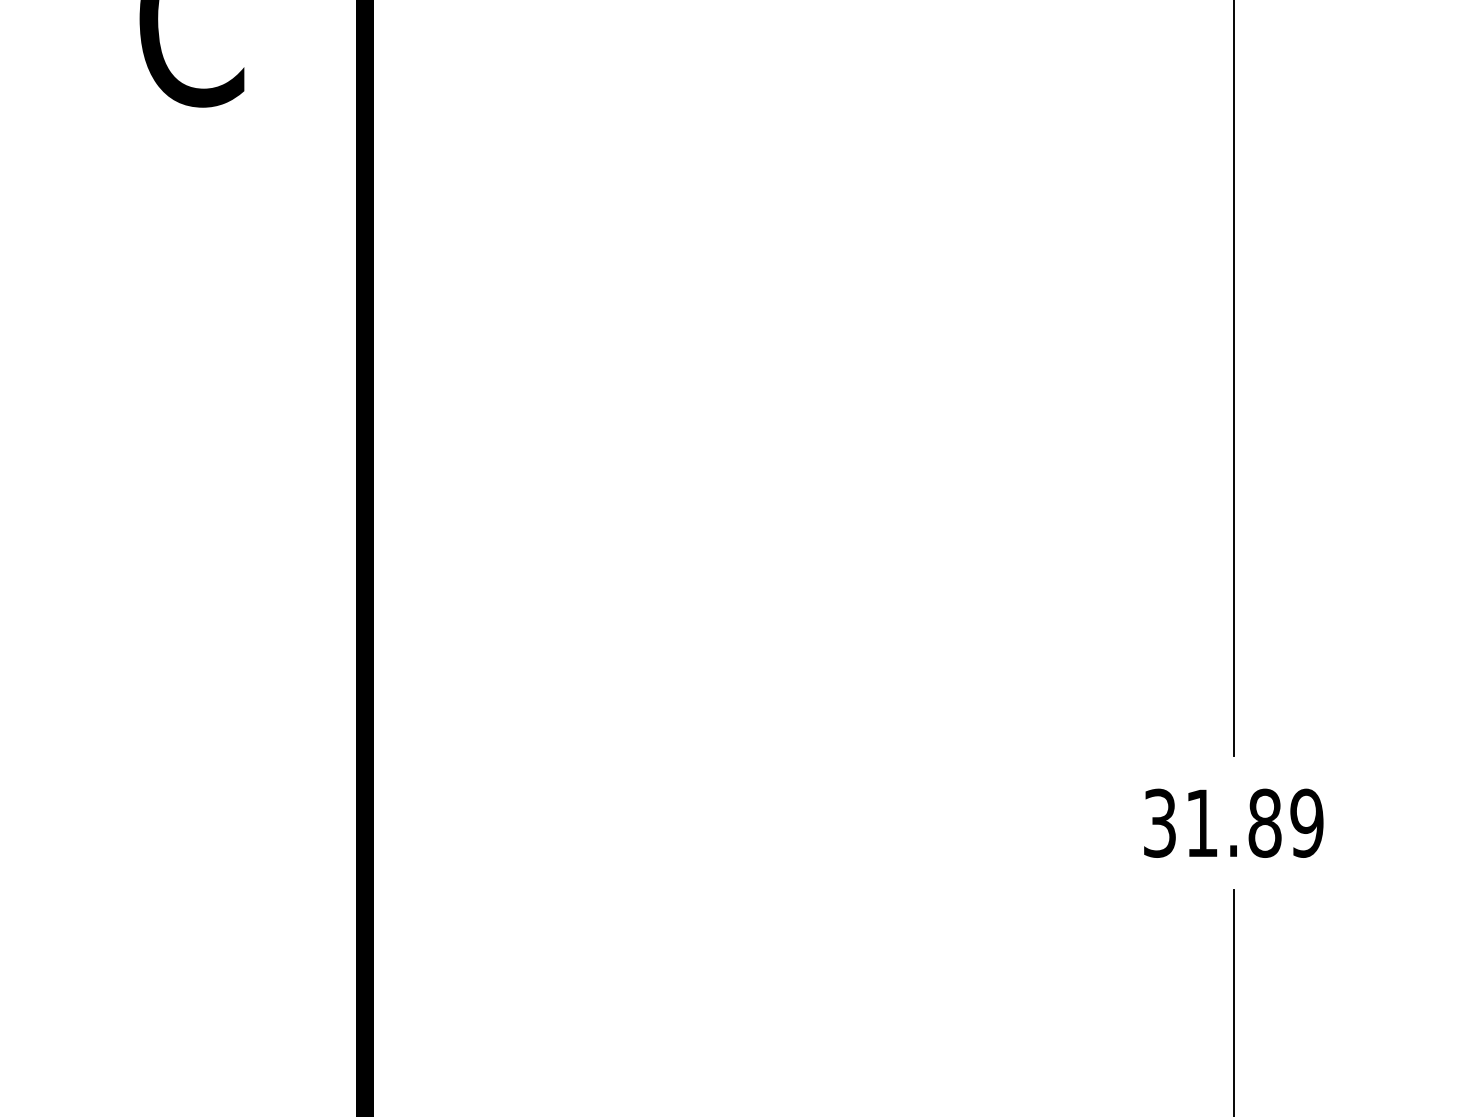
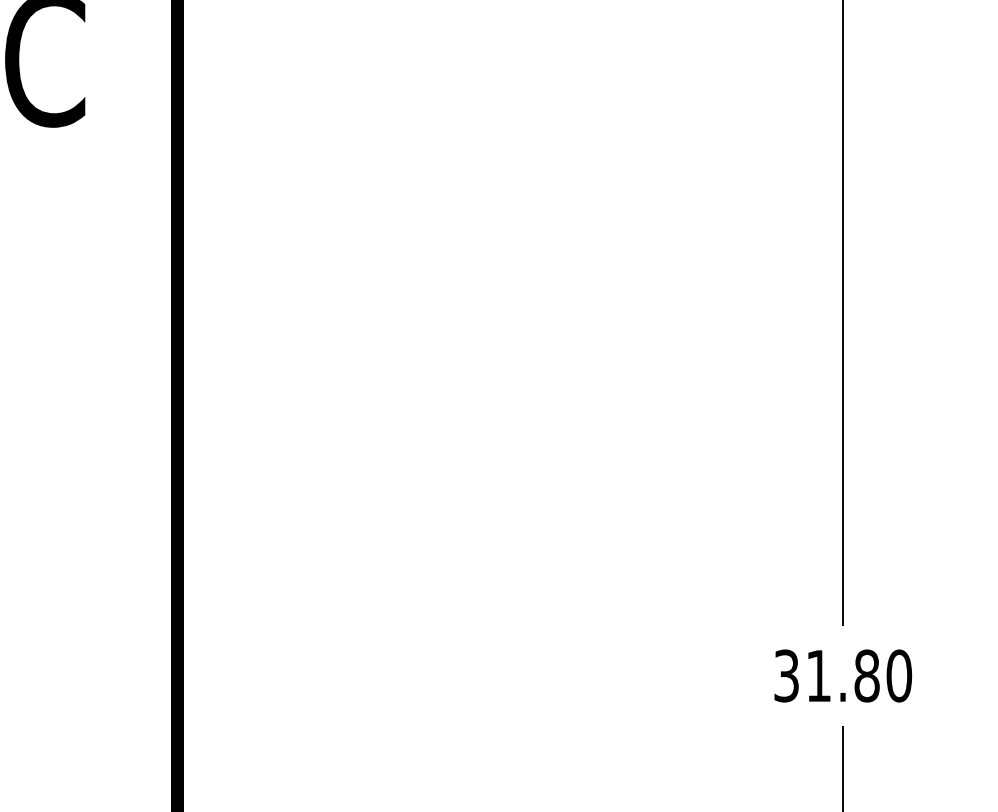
text: (1306, 822) -> (898, 675), 31.89 -> 31.80

